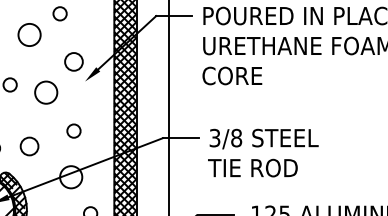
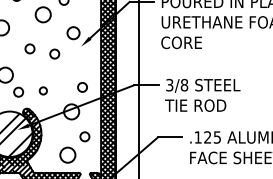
circle: (46, 91) -> (54, 53), size x0.6
circle: (73, 131) -> (82, 87), moved
circle: (29, 145) -> (43, 90), size x0.6

